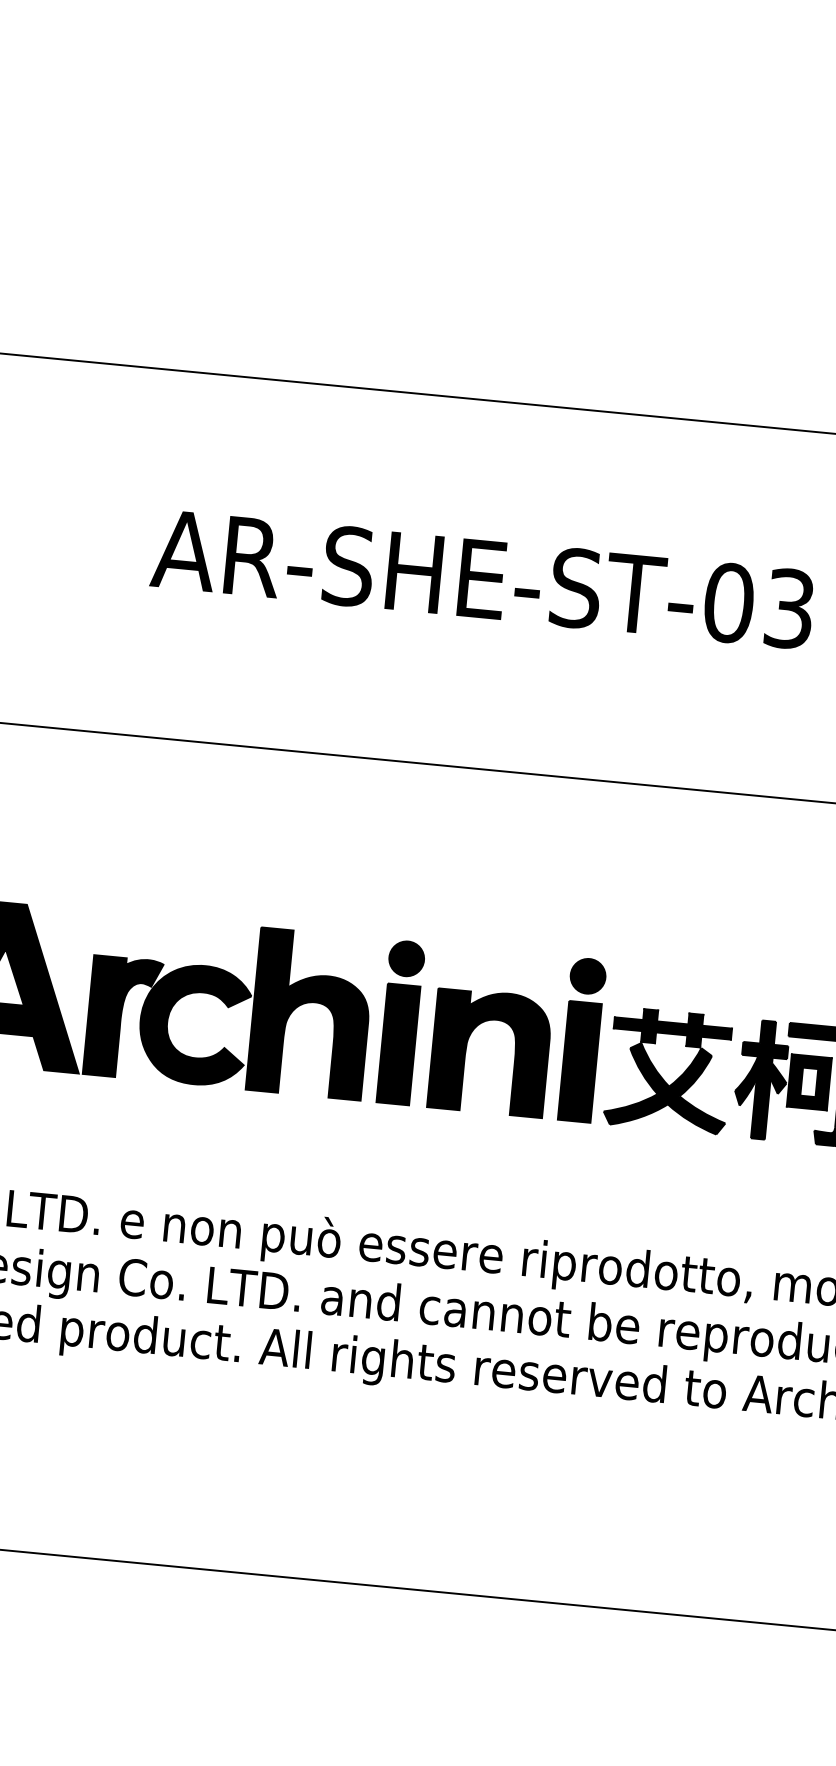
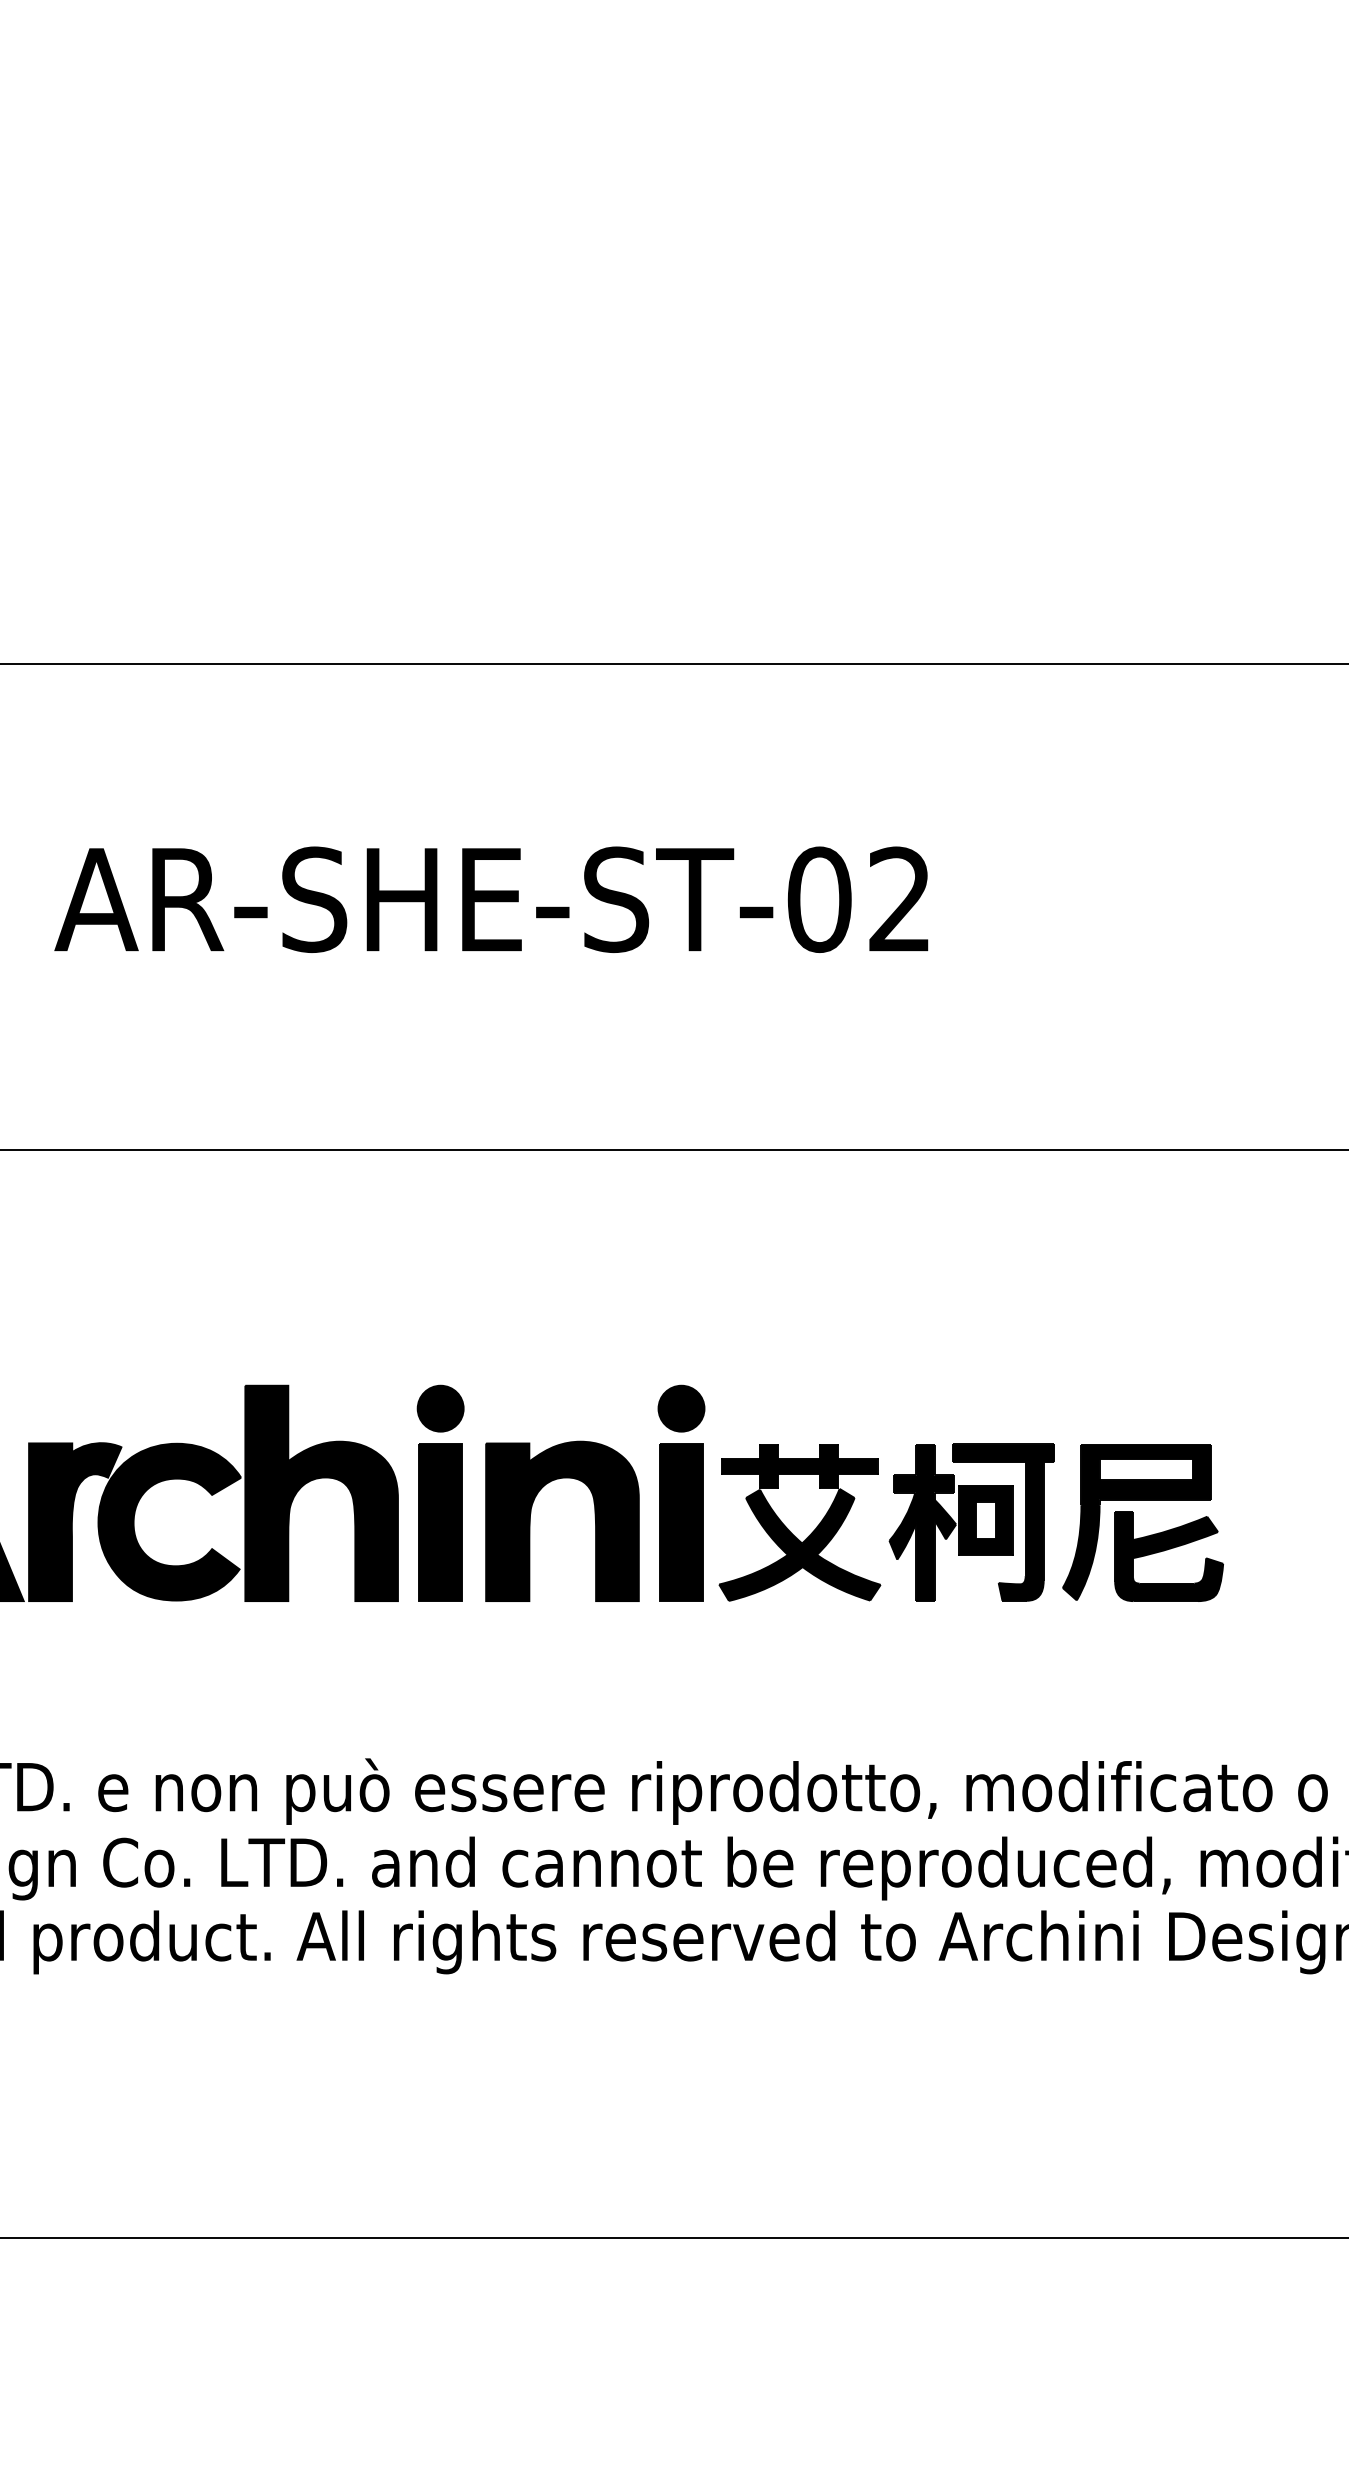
text: (789, 608) -> (899, 899), AR-SHE-ST-03 -> AR-SHE-ST-02

